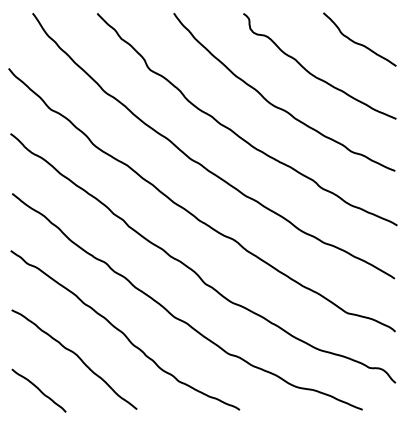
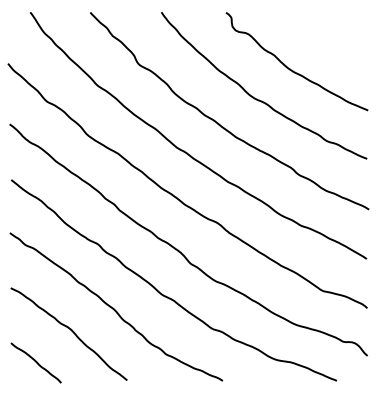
curve: (357, 42) -> (332, 39), removed

